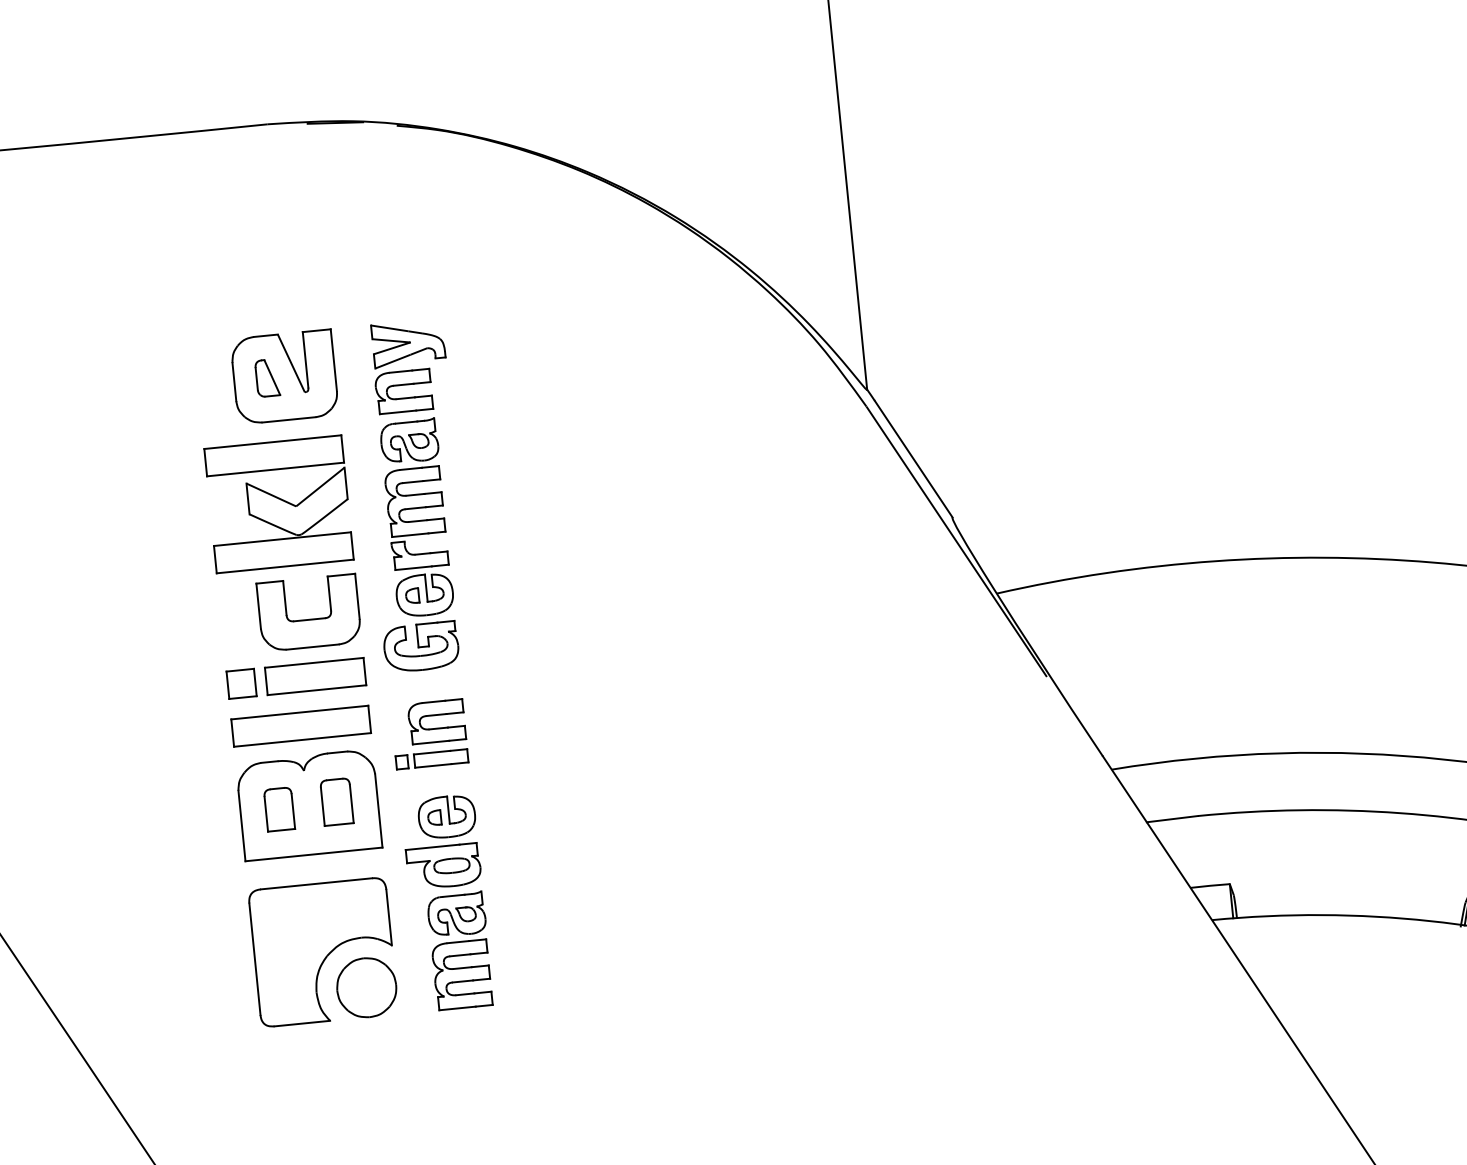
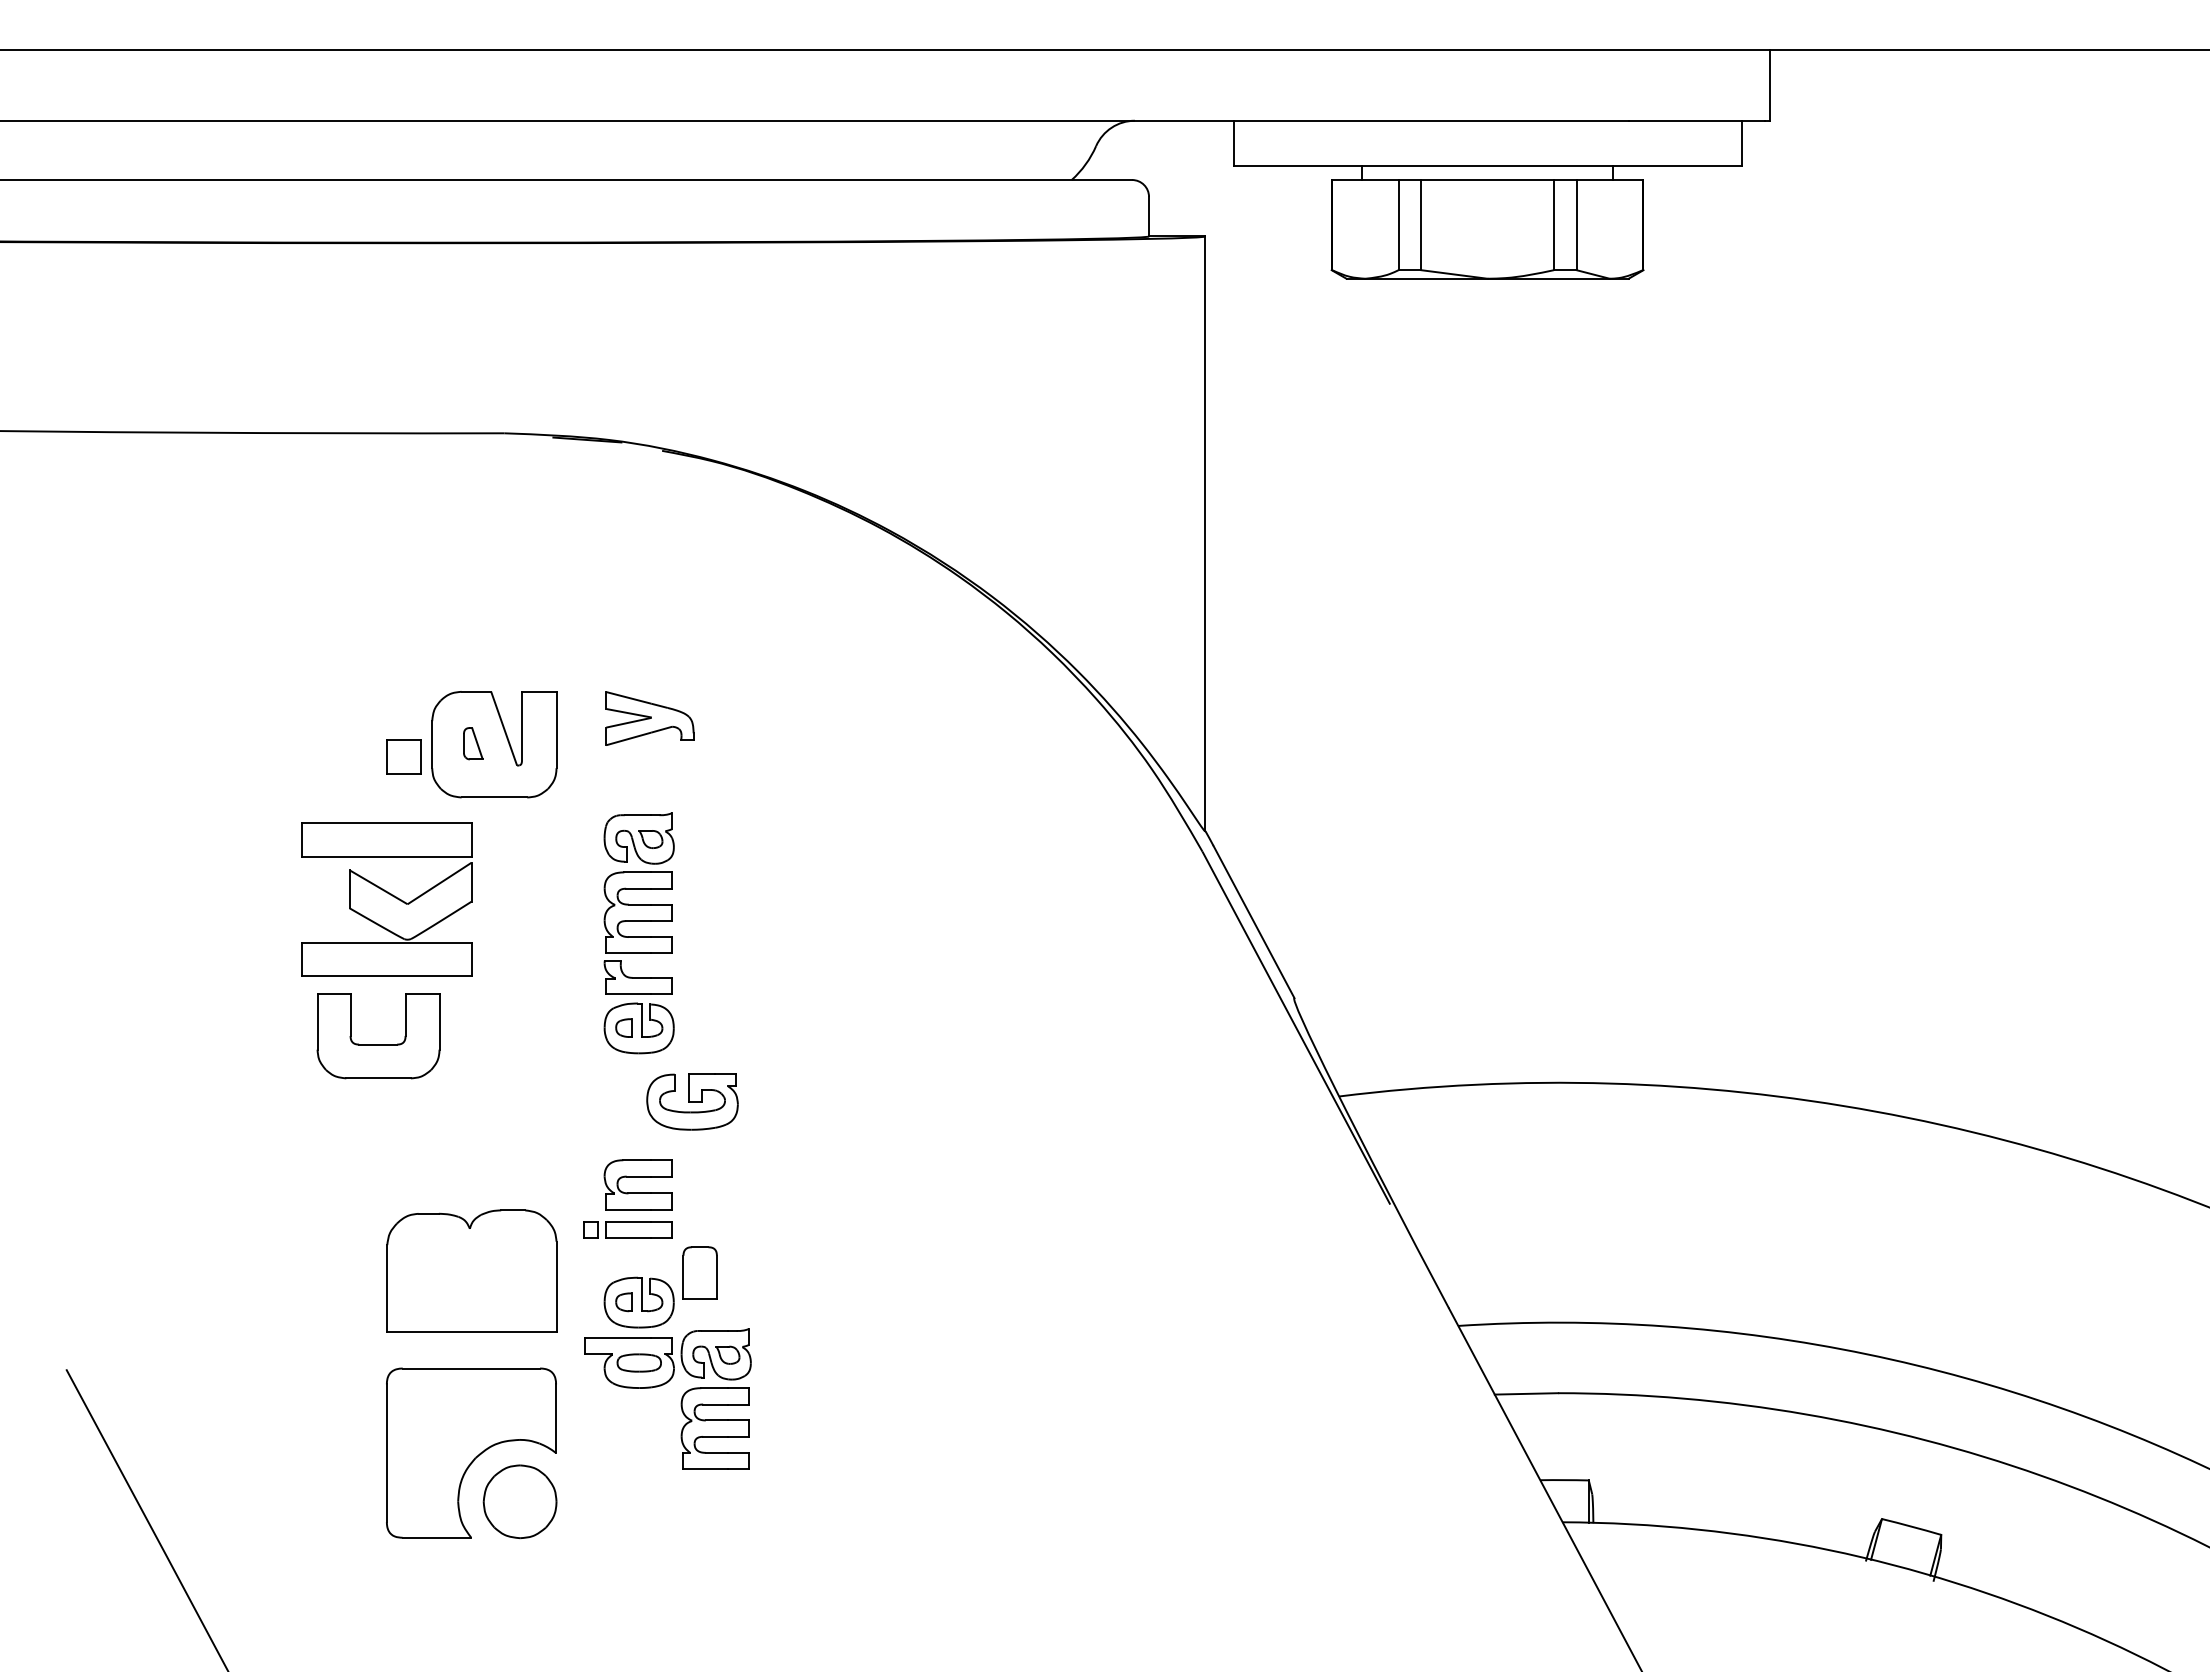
part: (267, 377) -> (473, 743), size x0.7
part: (402, 385) -> (637, 769), removed
part: (278, 504) -> (386, 899), moved
part: (309, 619) -> (378, 1044), moved
part: (421, 646) -> (692, 1101), moved
part: (315, 676) -> (495, 1114), removed
part: (241, 683) -> (403, 756), moved
part: (300, 726) -> (471, 1173), removed
part: (337, 801) -> (506, 1270), removed
part: (278, 809) -> (699, 1272), moved
part: (459, 950) -> (715, 1398), moved

